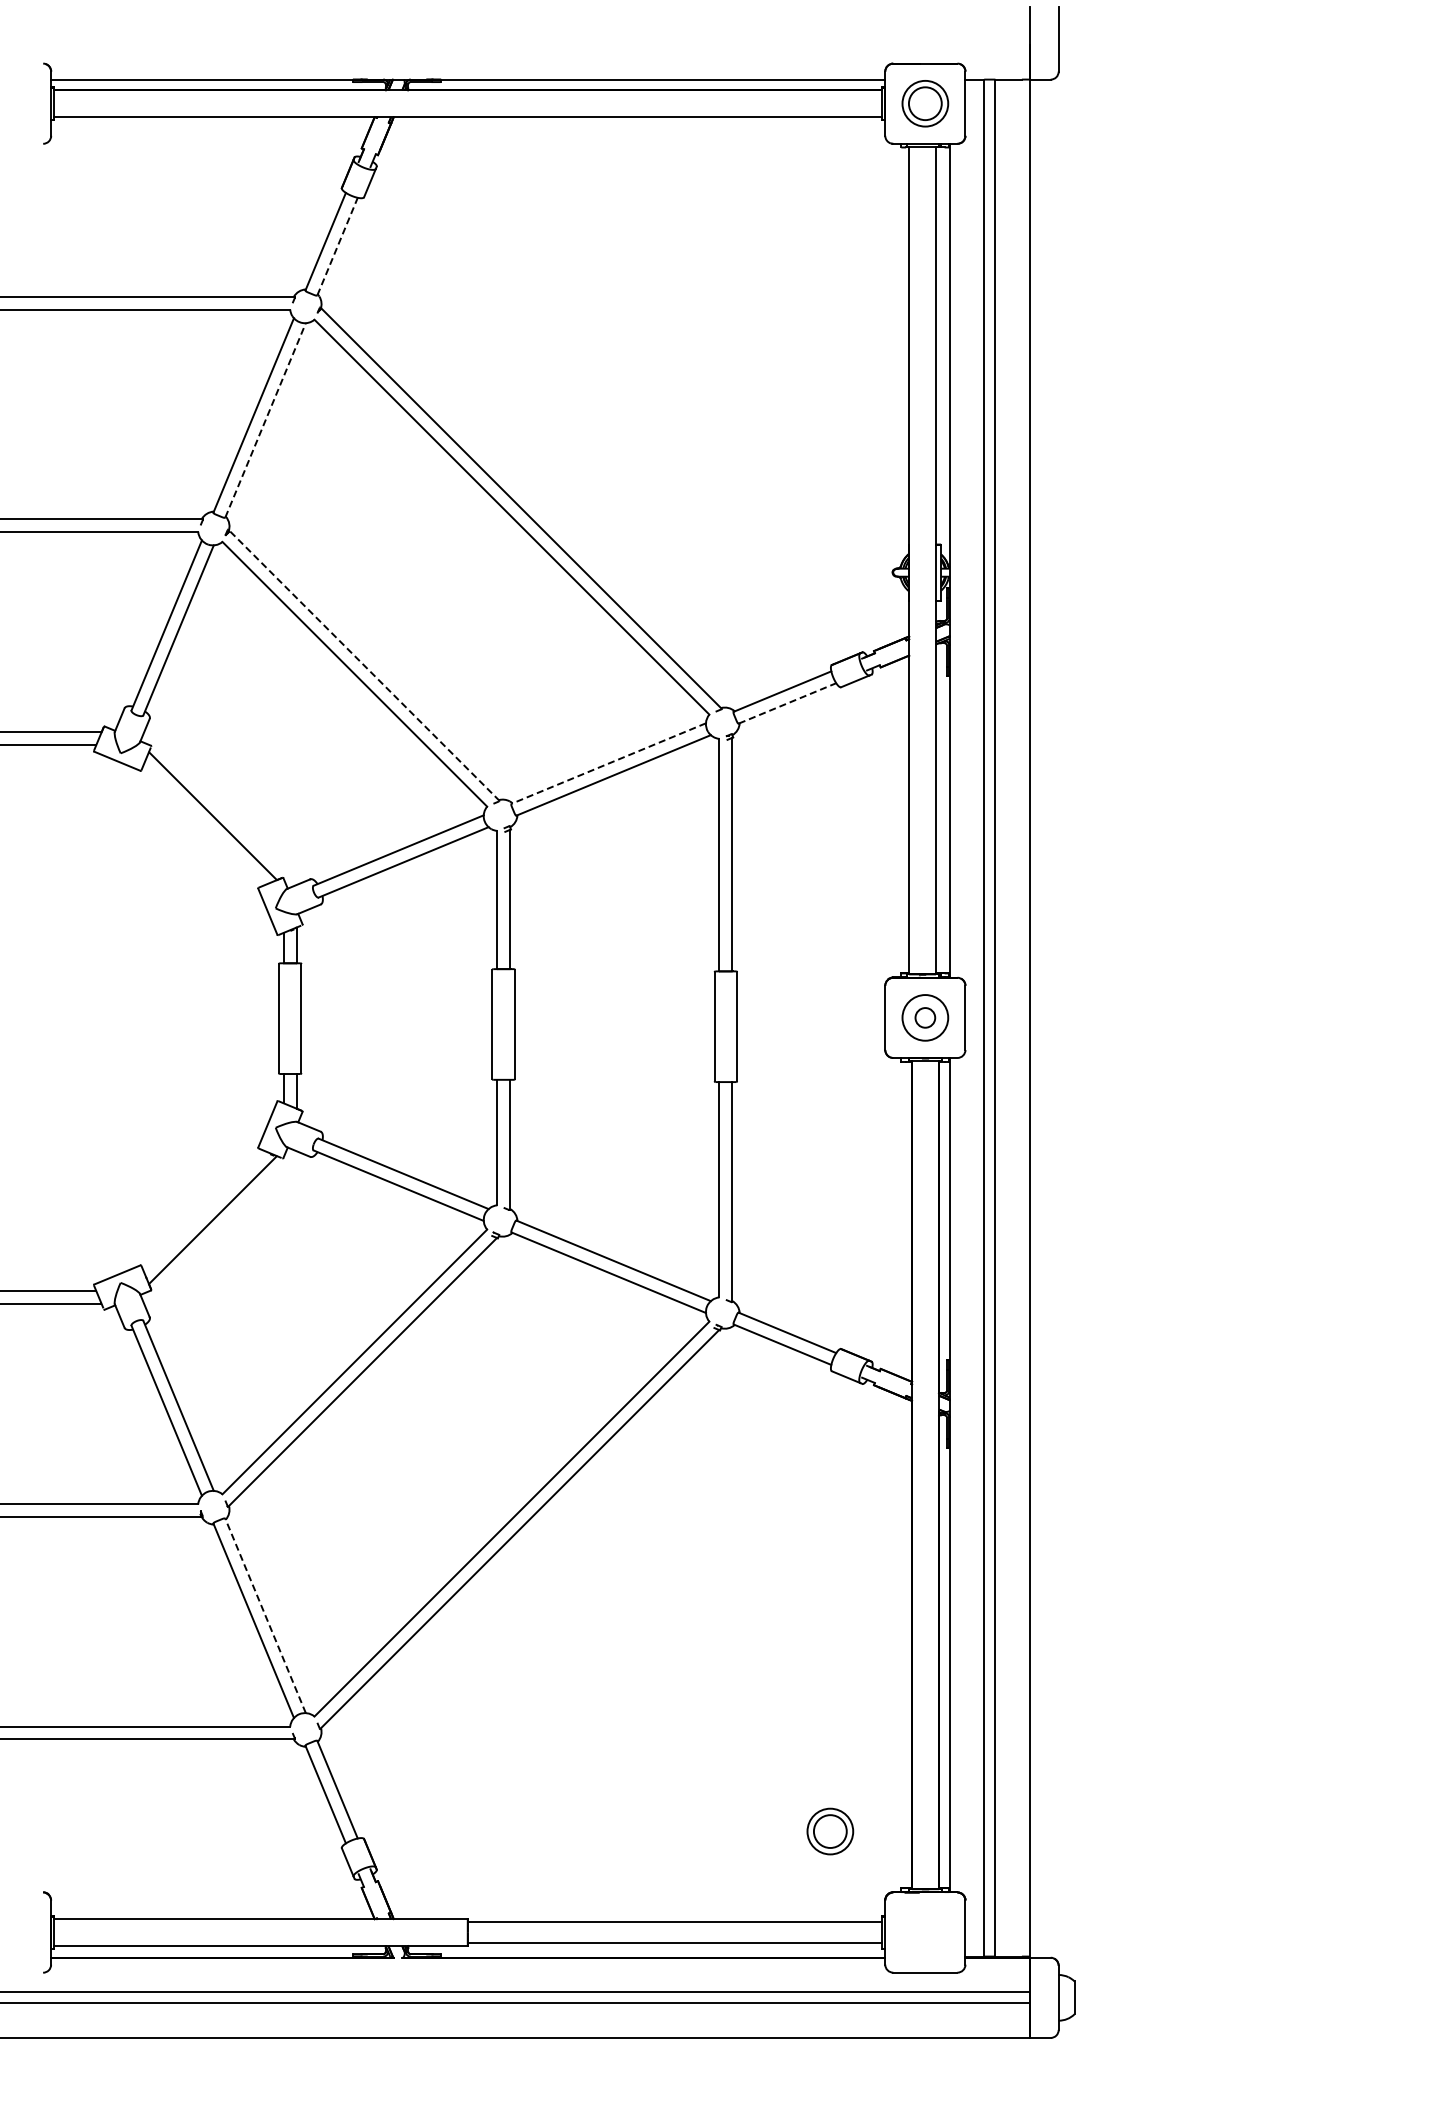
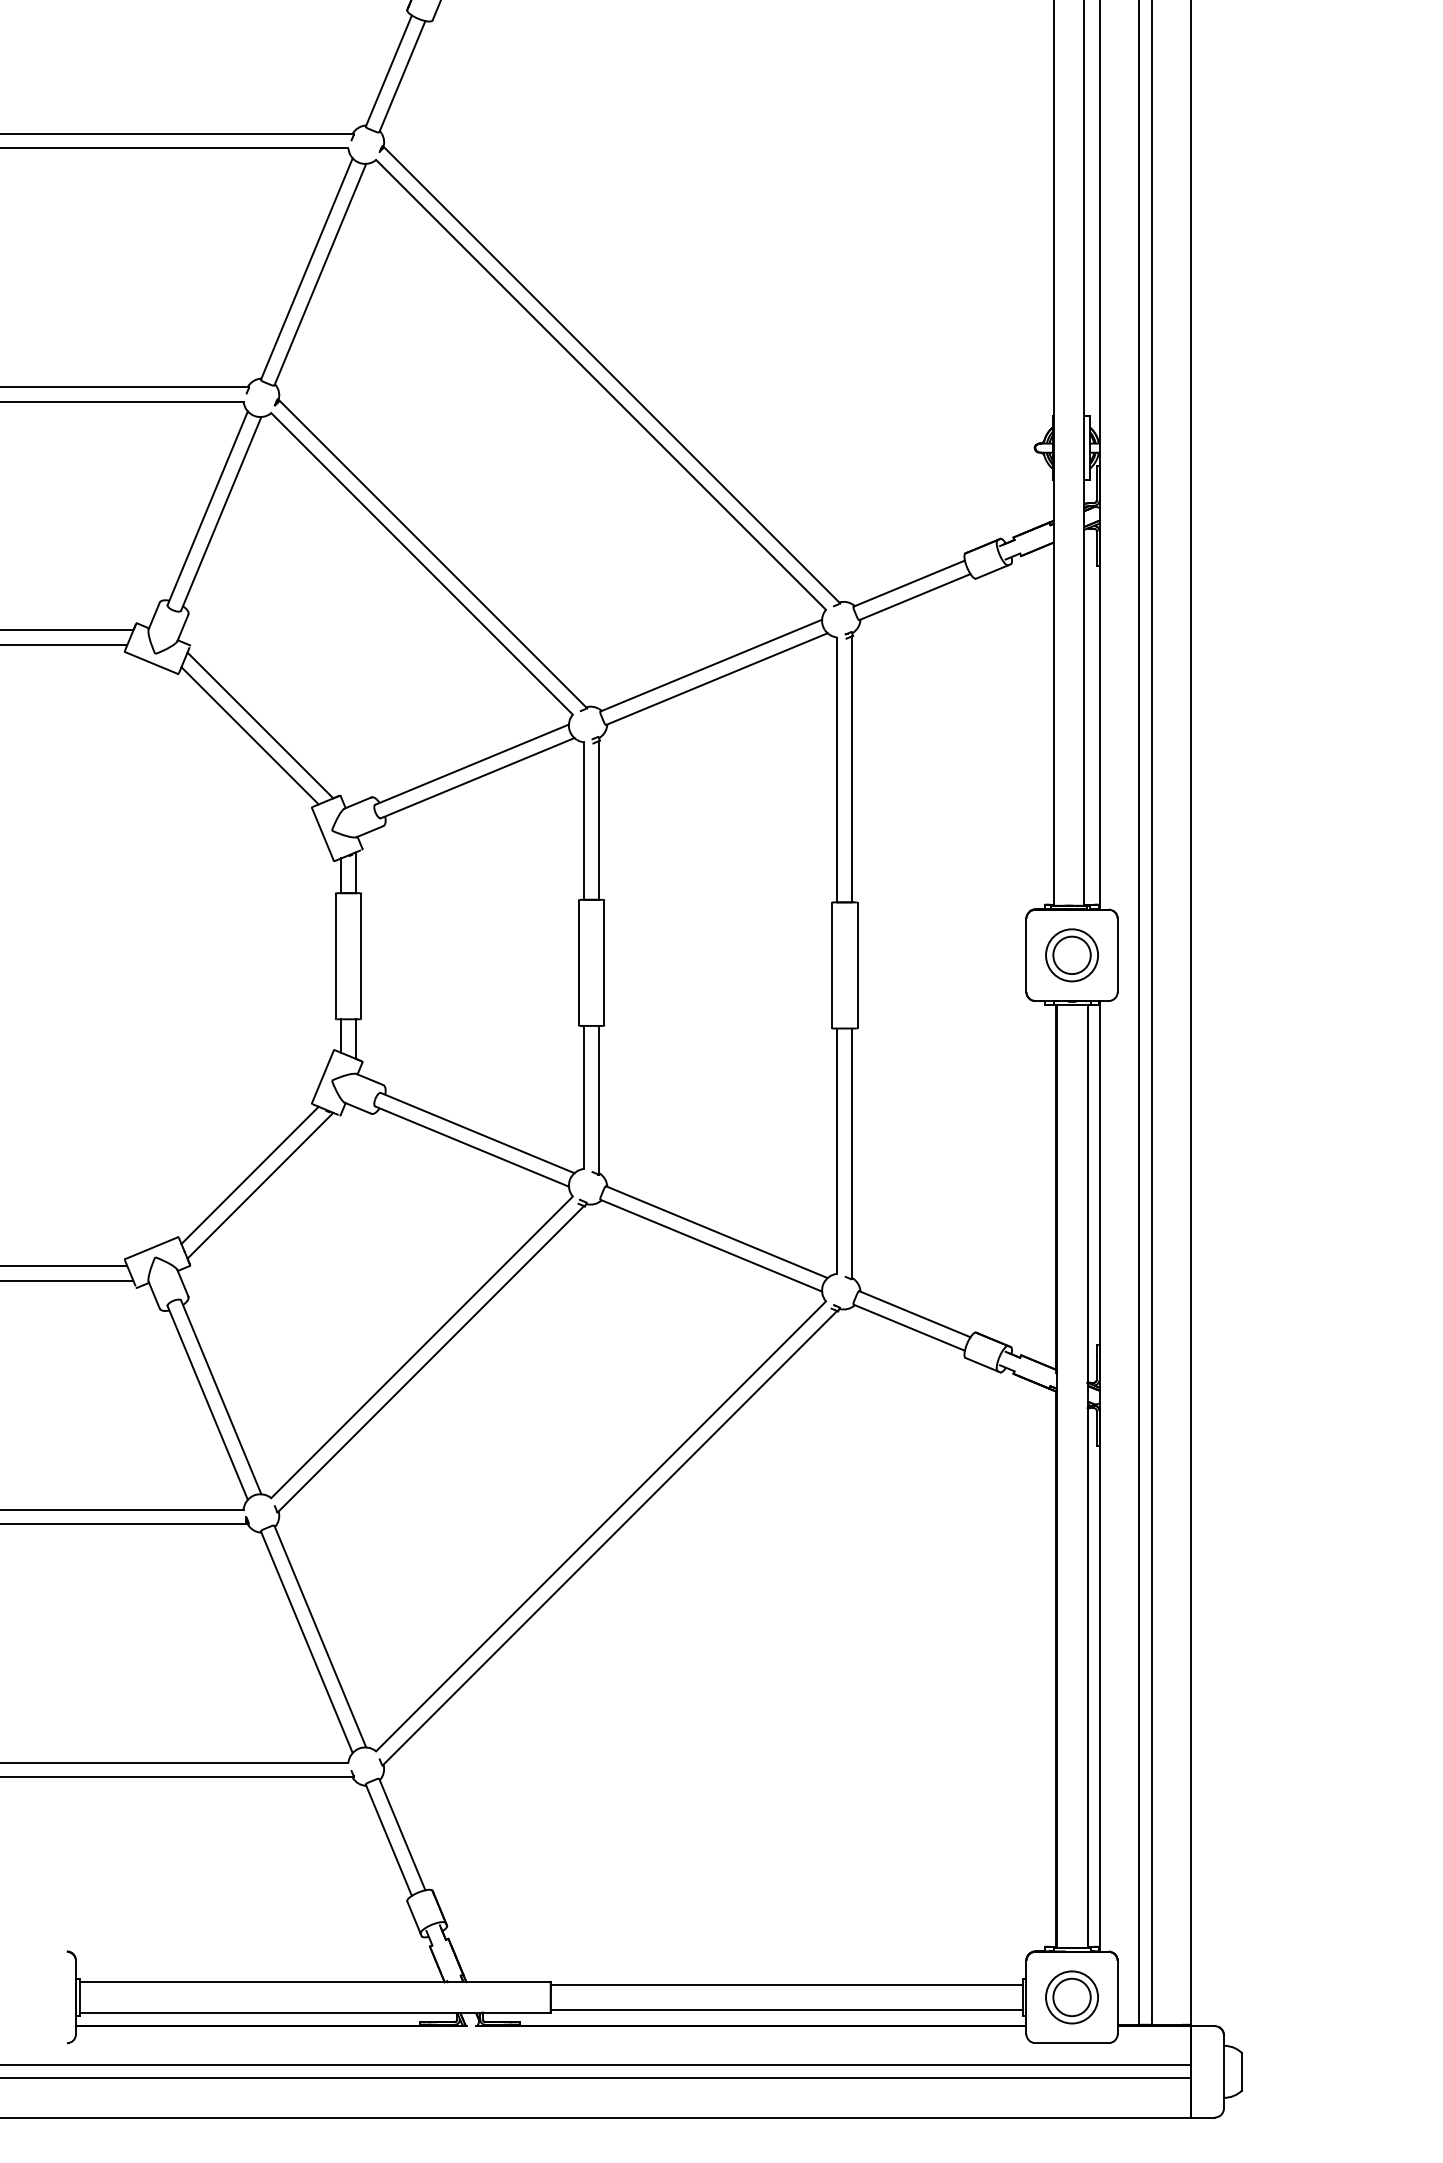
line: (337, 246) -> (402, 76), dashed -> solid
line: (265, 419) -> (320, 273), dashed -> solid
line: (364, 666) -> (433, 555), dashed -> solid
line: (787, 703) -> (914, 597), dashed -> solid
line: (608, 763) -> (711, 665), dashed -> solid
line: (203, 824) -> (249, 735), added
circle: (924, 1017) -> (1071, 954), size x1.67
line: (203, 1210) -> (249, 1174), added
line: (265, 1615) -> (320, 1636), dashed -> solid
part: (830, 1831) -> (1072, 1997), moved

